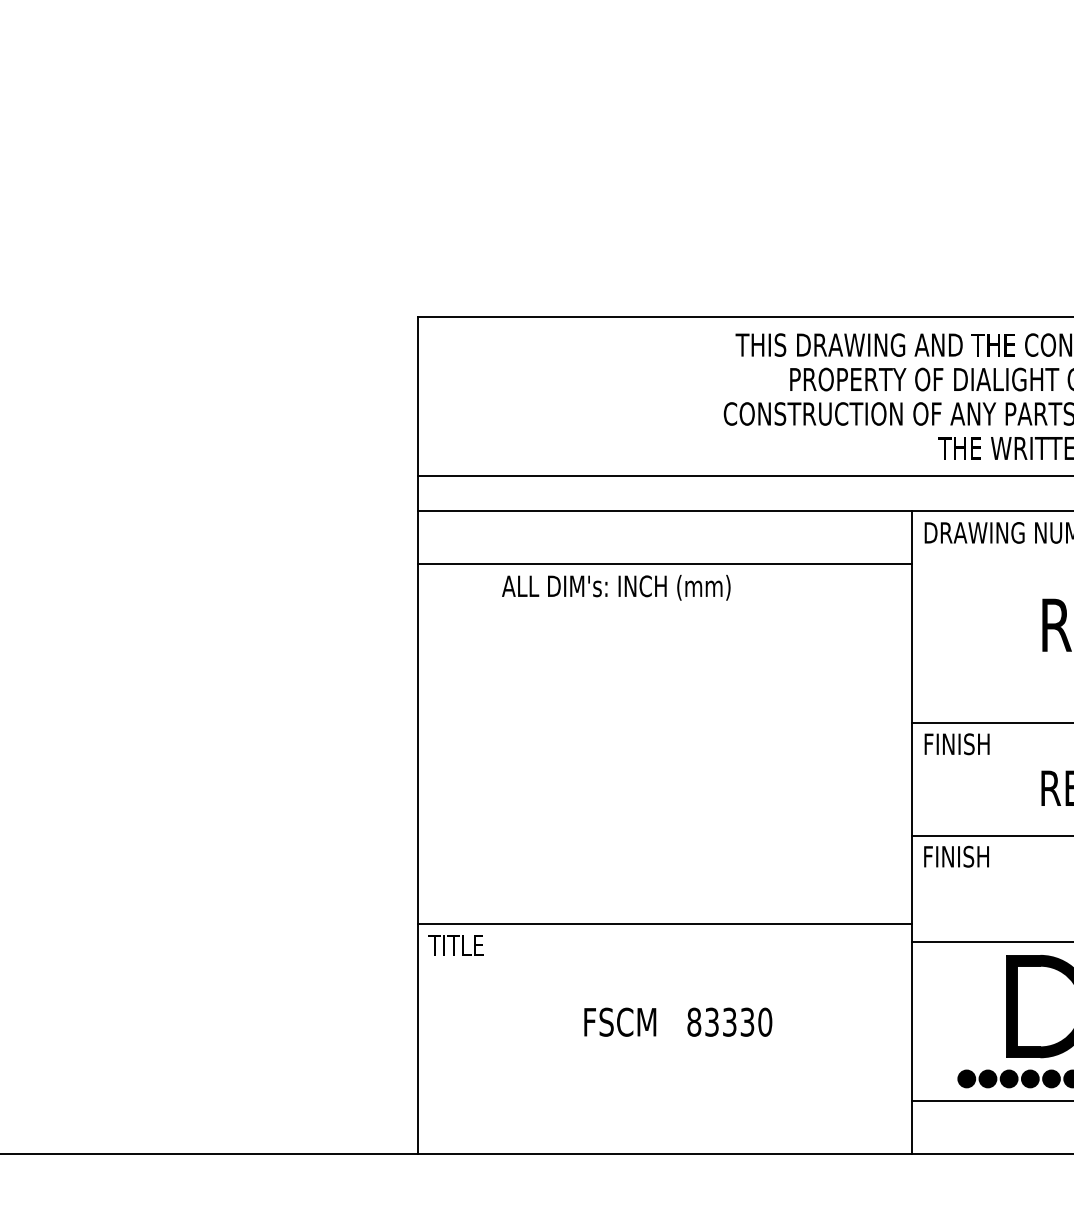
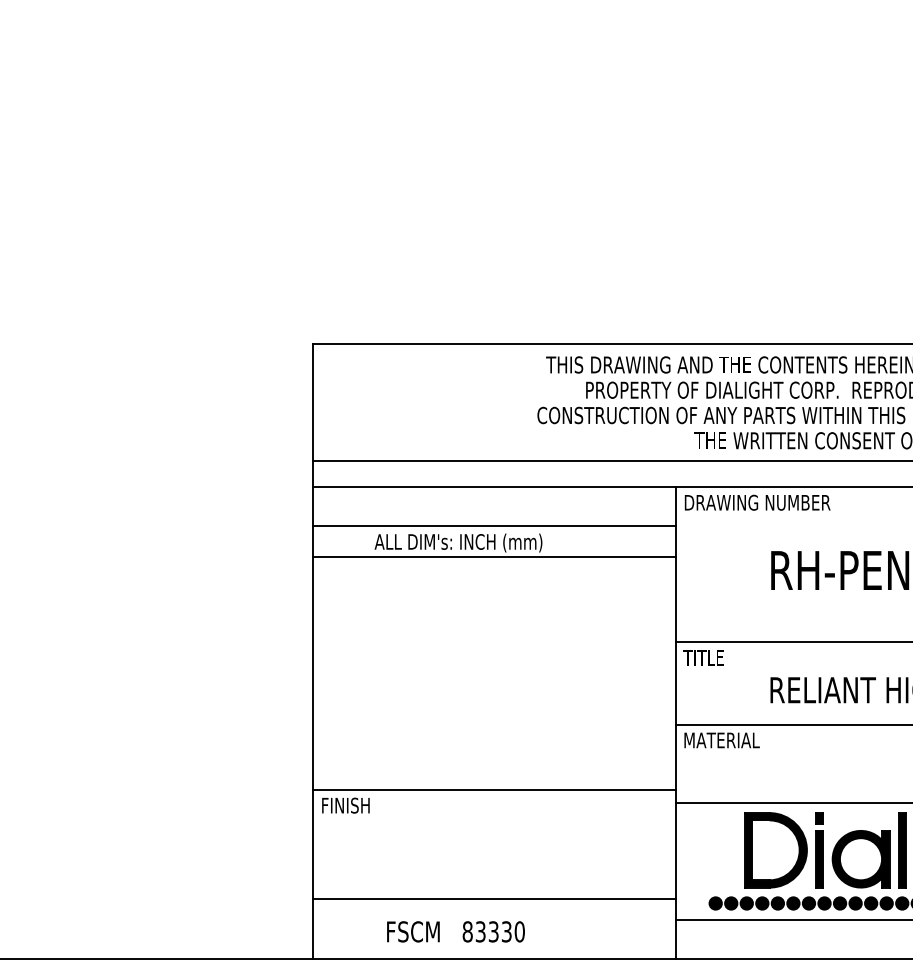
line: (663, 607) -> (493, 557), added
text: (955, 743) -> (707, 657), FINISH -> TITLE
text: (976, 856) -> (722, 740), FINISH -> MATERIAL
text: (462, 945) -> (345, 805), TITLE -> FINISH
text: (677, 1021) -> (455, 931), moved
line: (663, 1072) -> (493, 898), added

